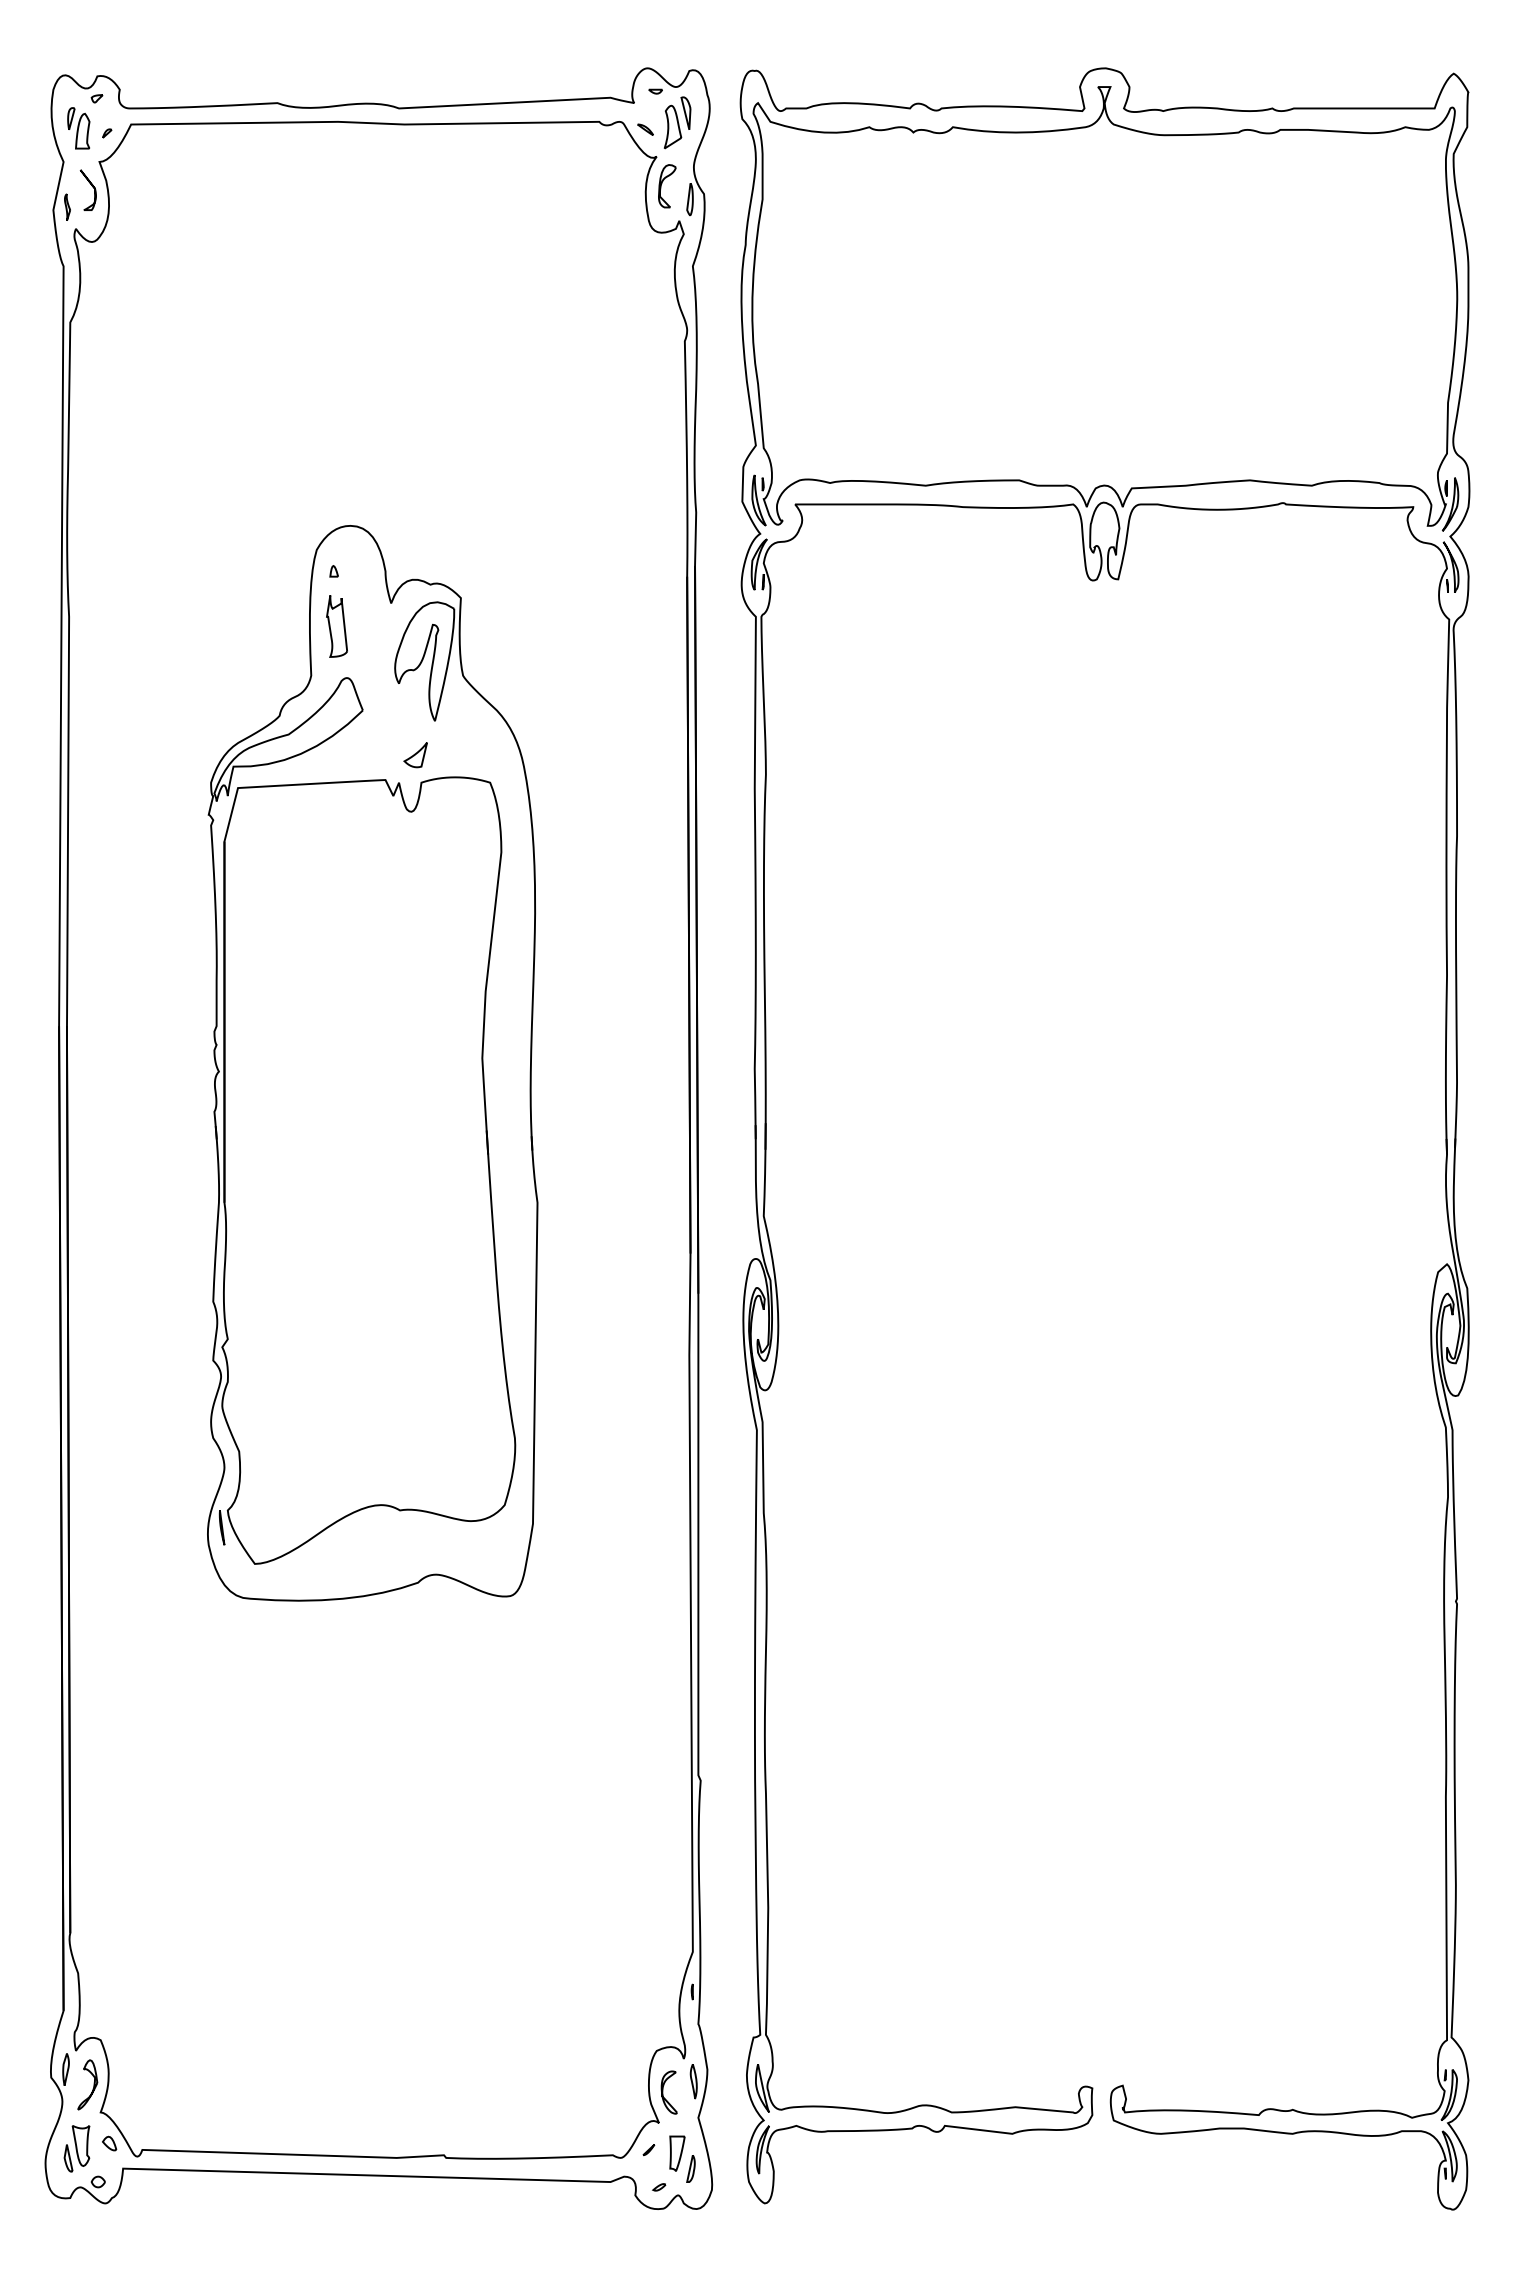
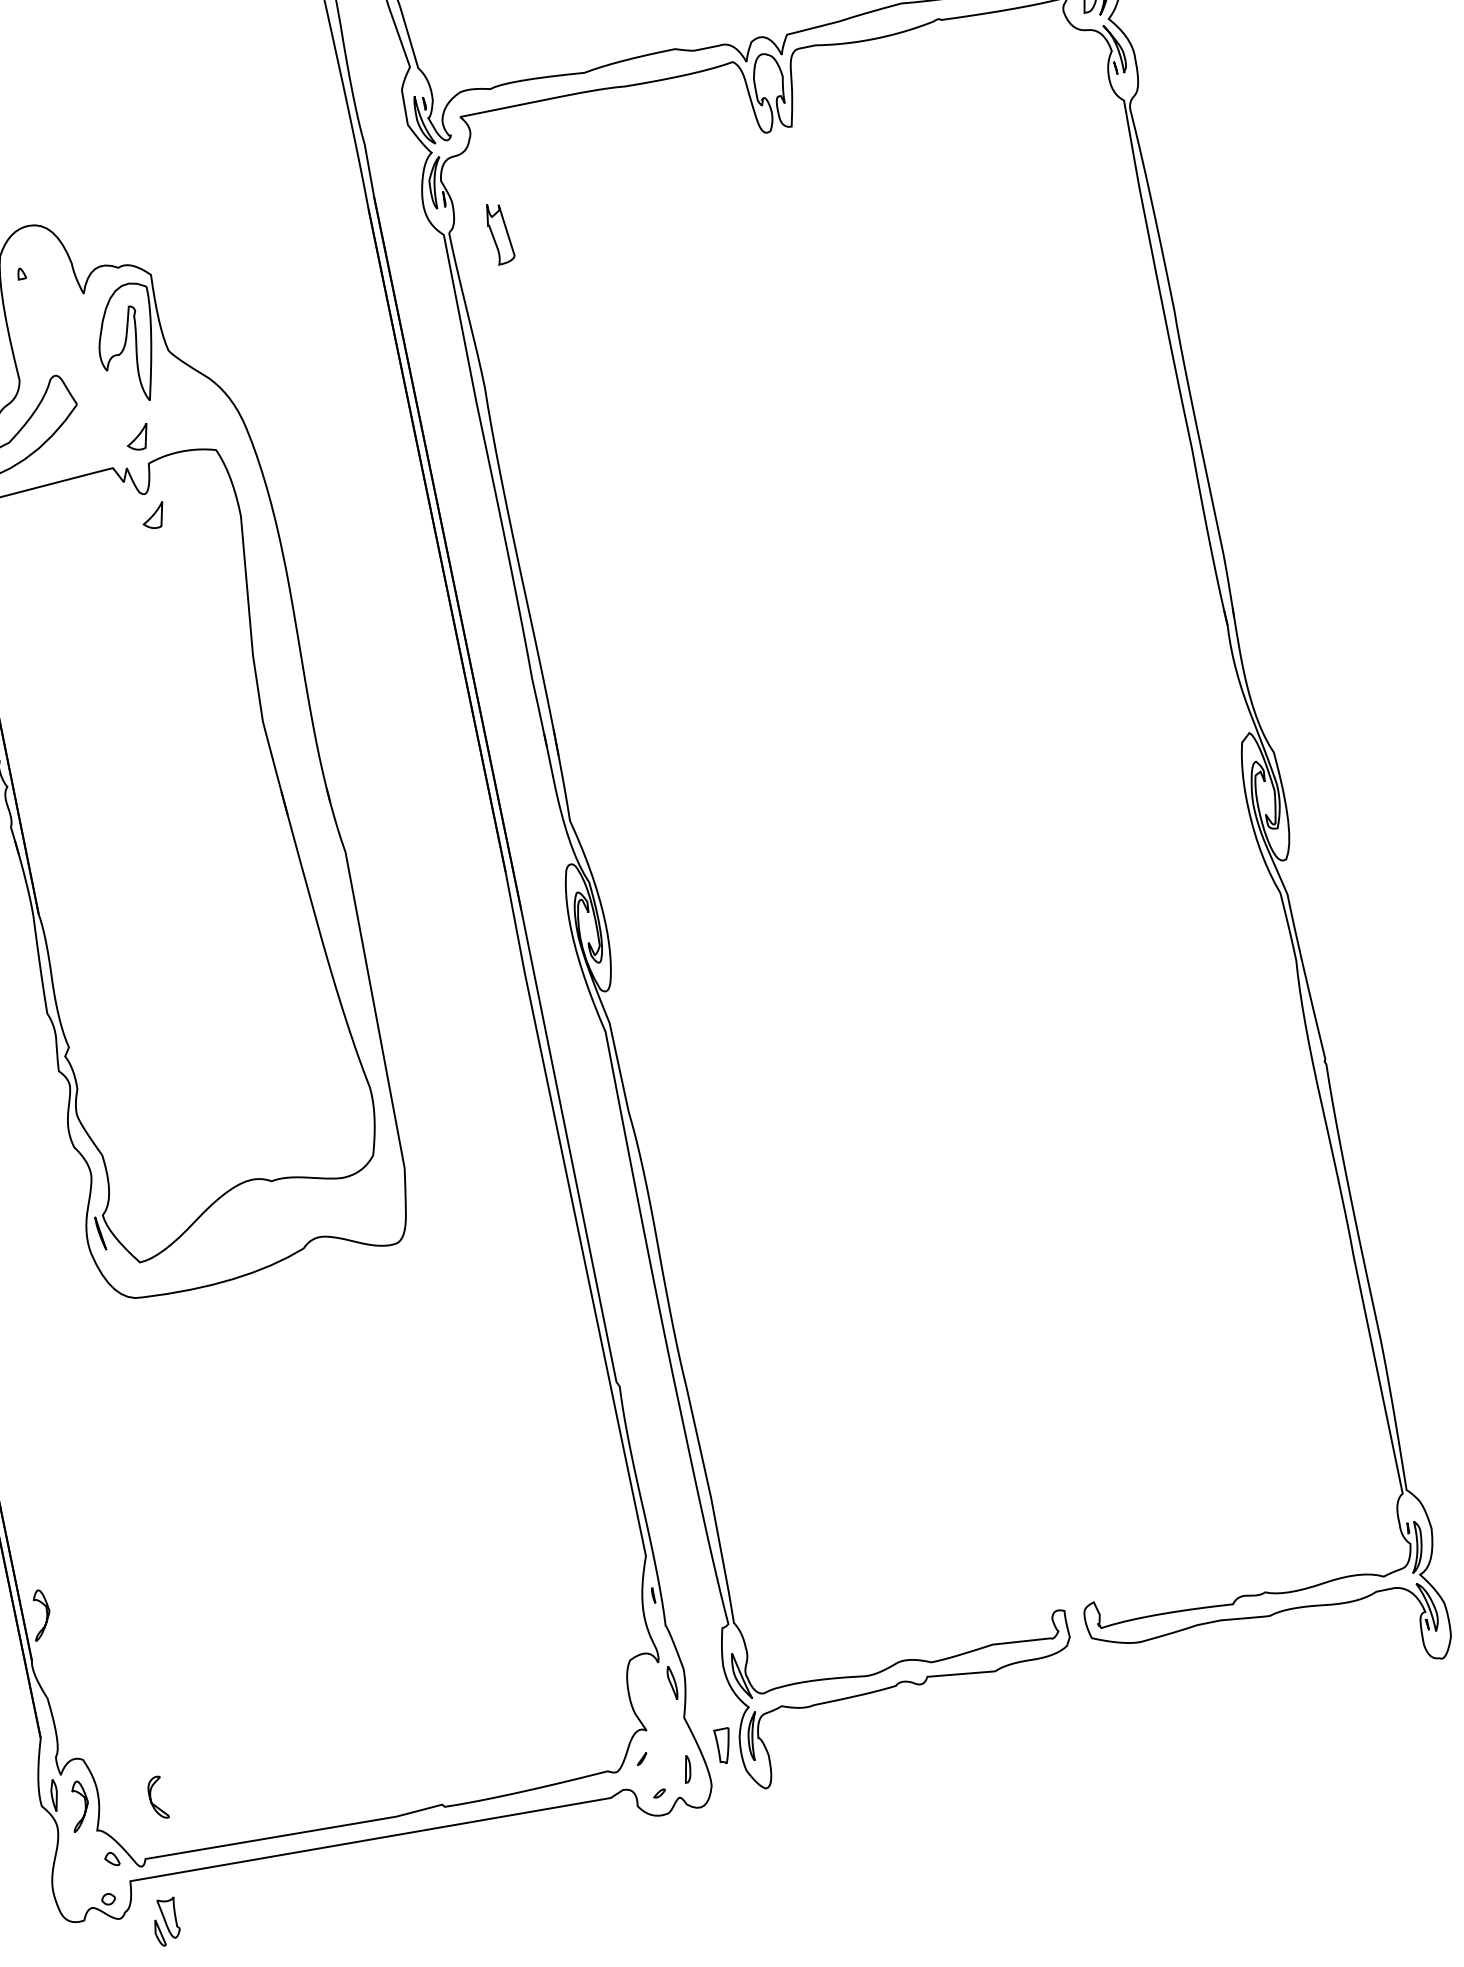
part: (336, 626) -> (499, 233), moved
part: (415, 835) -> (153, 516), added
part: (87, 1889) -> (40, 1614), added
part: (668, 2092) -> (156, 1798), moved
part: (76, 2148) -> (165, 1921), moved
part: (677, 2153) -> (724, 1745), moved

